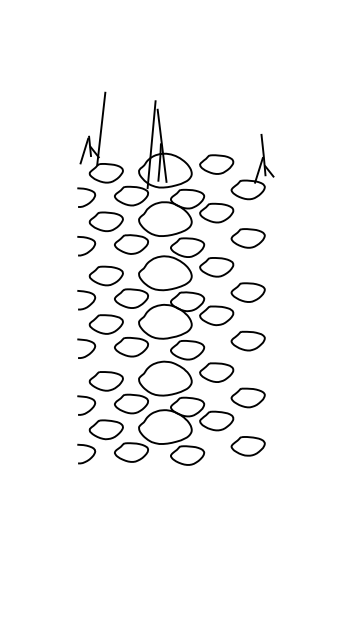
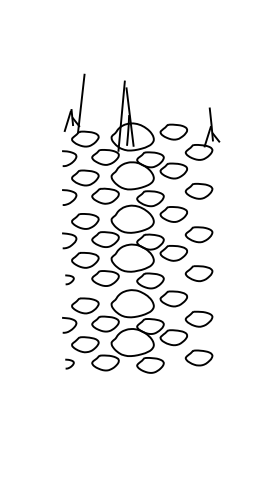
part: (86, 348) -> (69, 279), size x0.6
part: (86, 453) -> (69, 363), size x0.6

